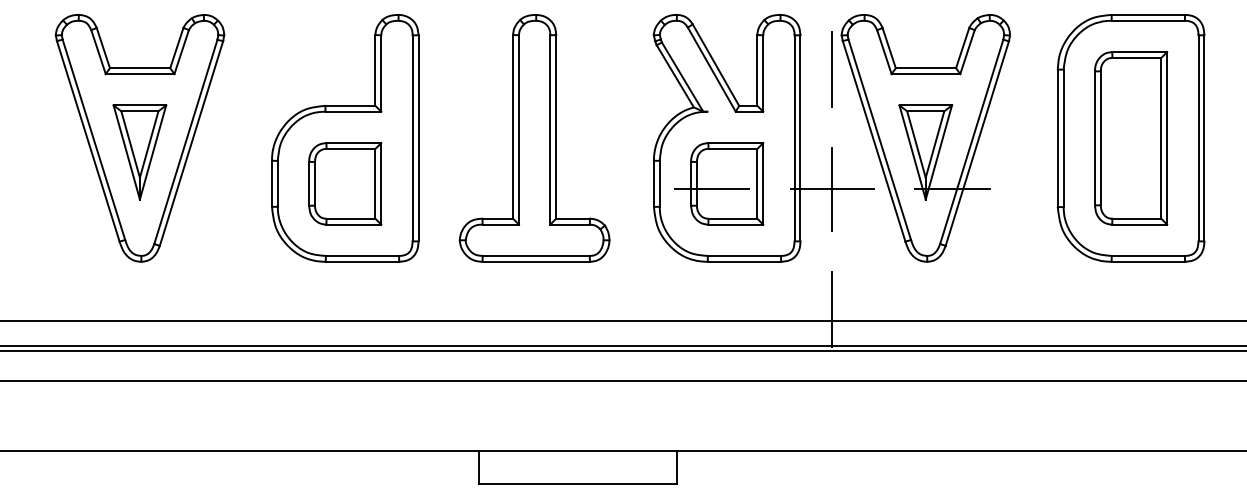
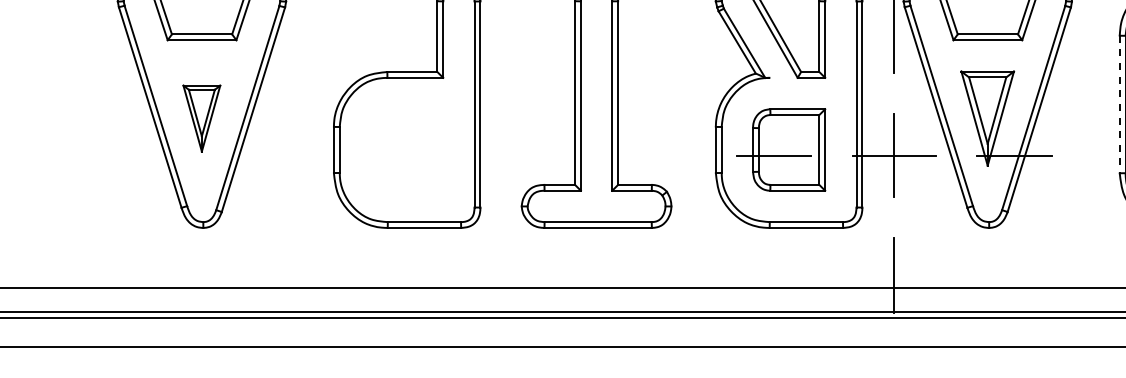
line: (1057, 138) -> (1119, 104), solid -> dashed
part: (139, 152) -> (201, 118), size x0.7
part: (345, 183) -> (407, 149), removed

